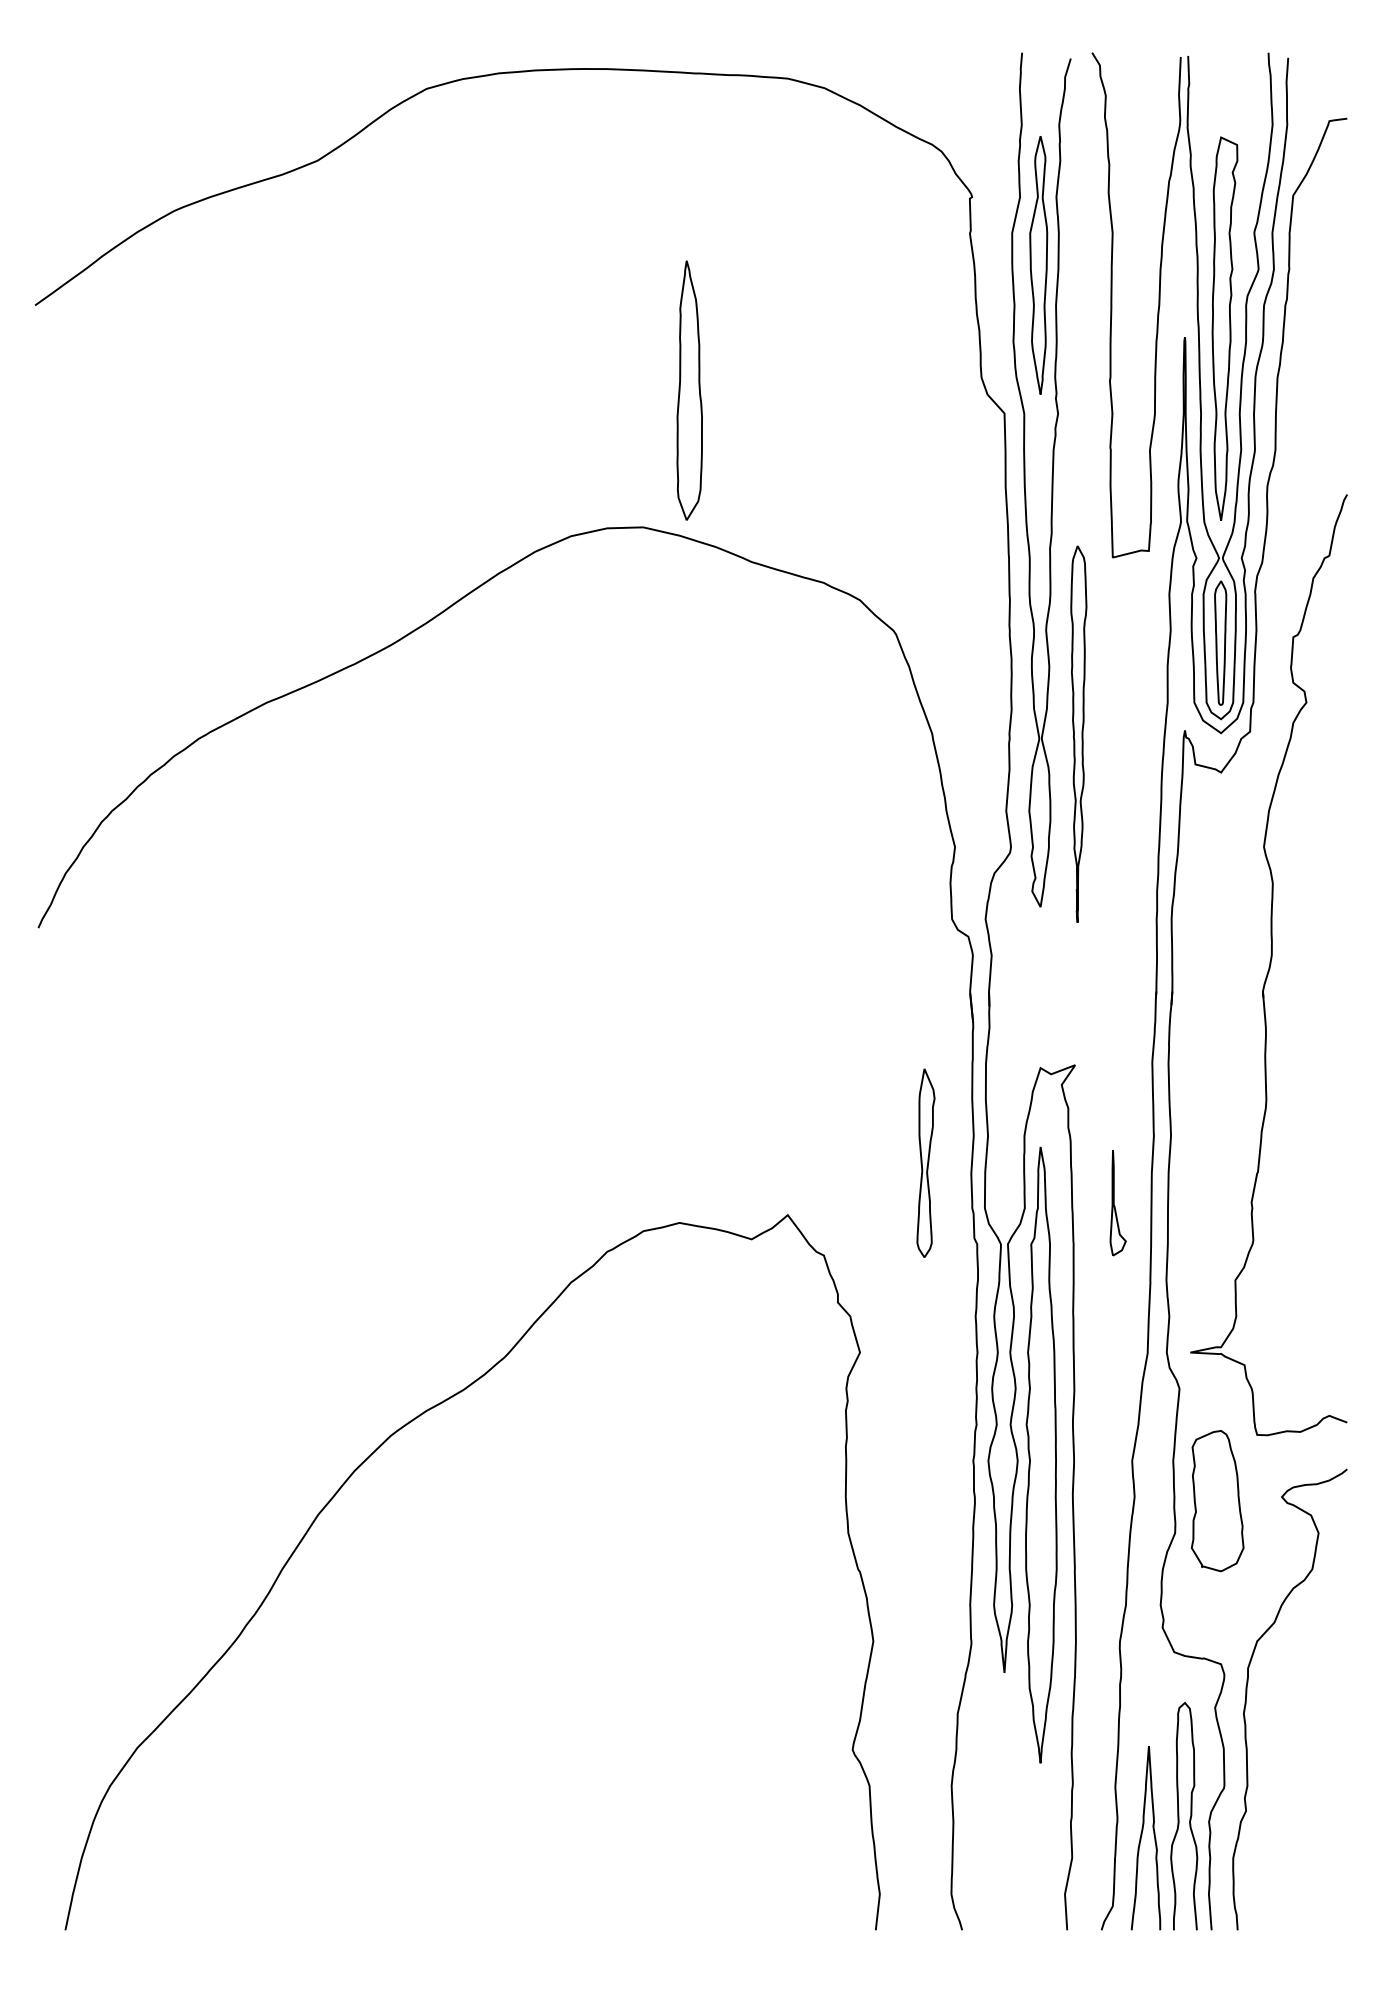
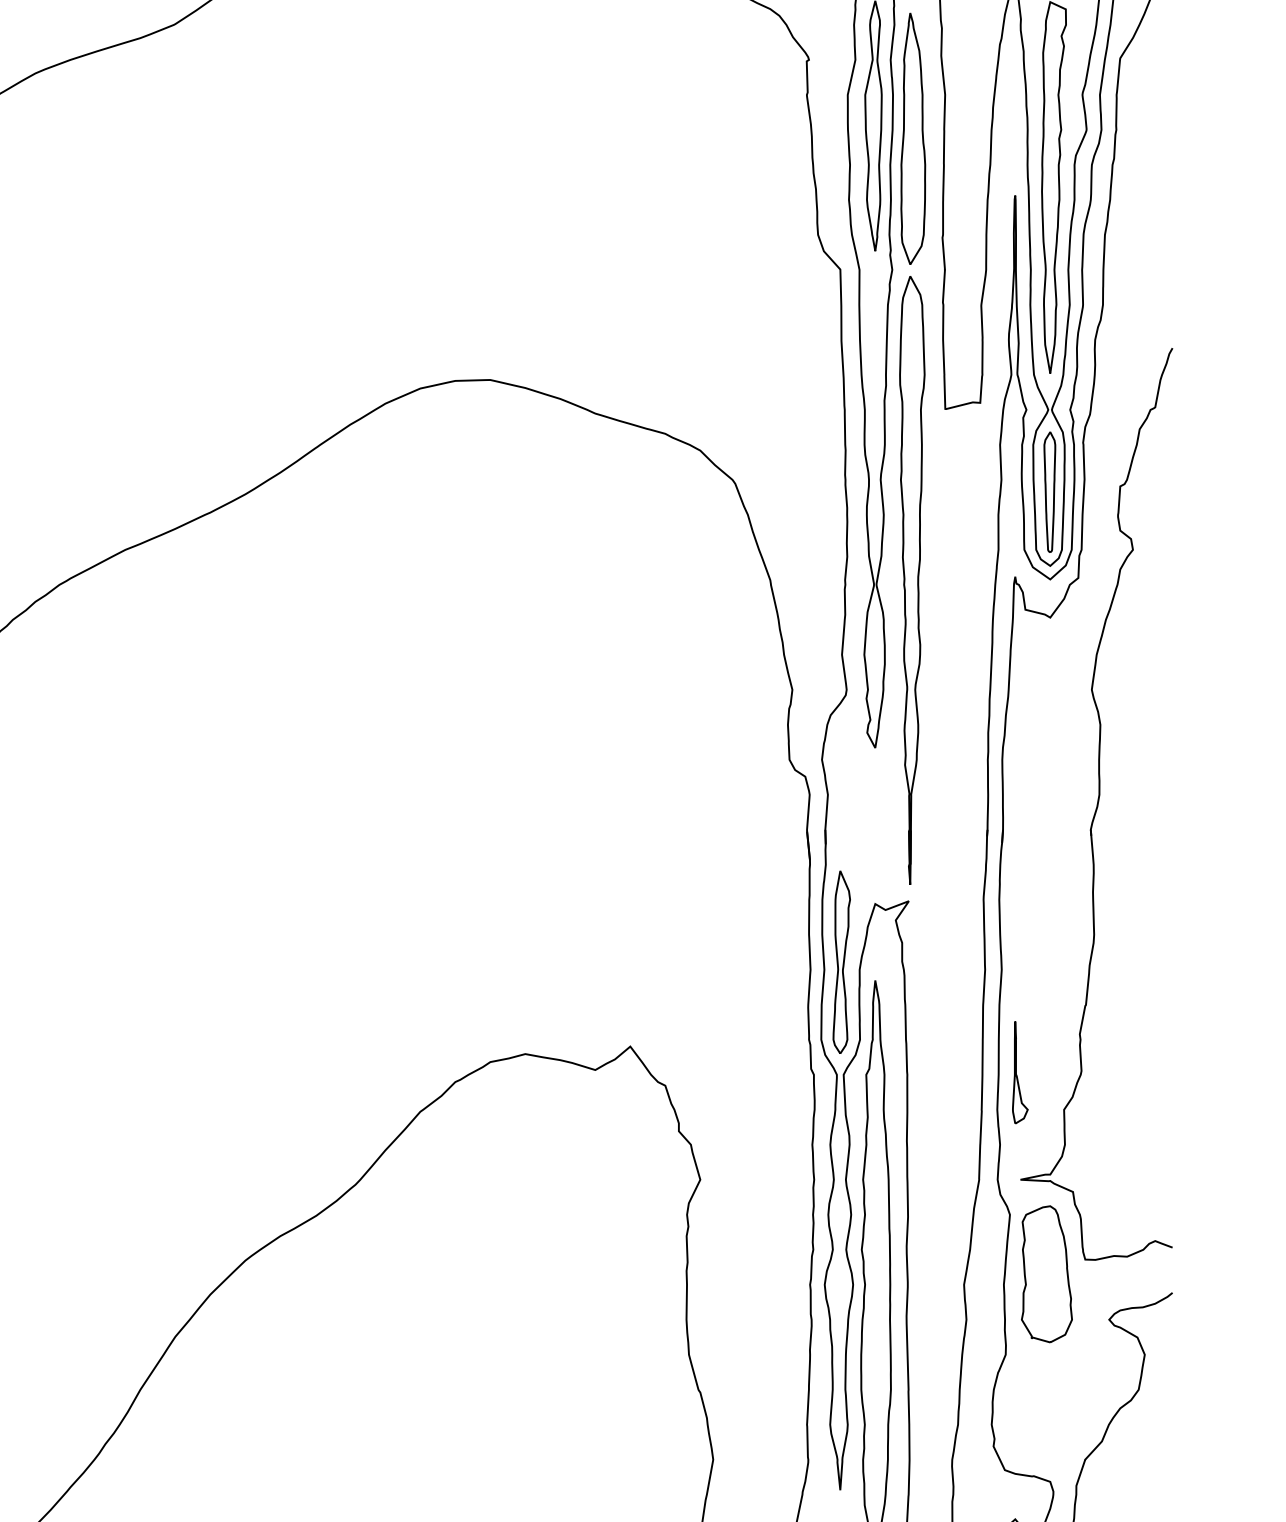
part: (689, 390) -> (913, 138), moved
part: (1078, 734) -> (912, 580), size x1.67
part: (925, 1162) -> (841, 961), moved
part: (1117, 1203) -> (1019, 1073), moved
part: (1217, 1501) -> (1046, 1274), moved

